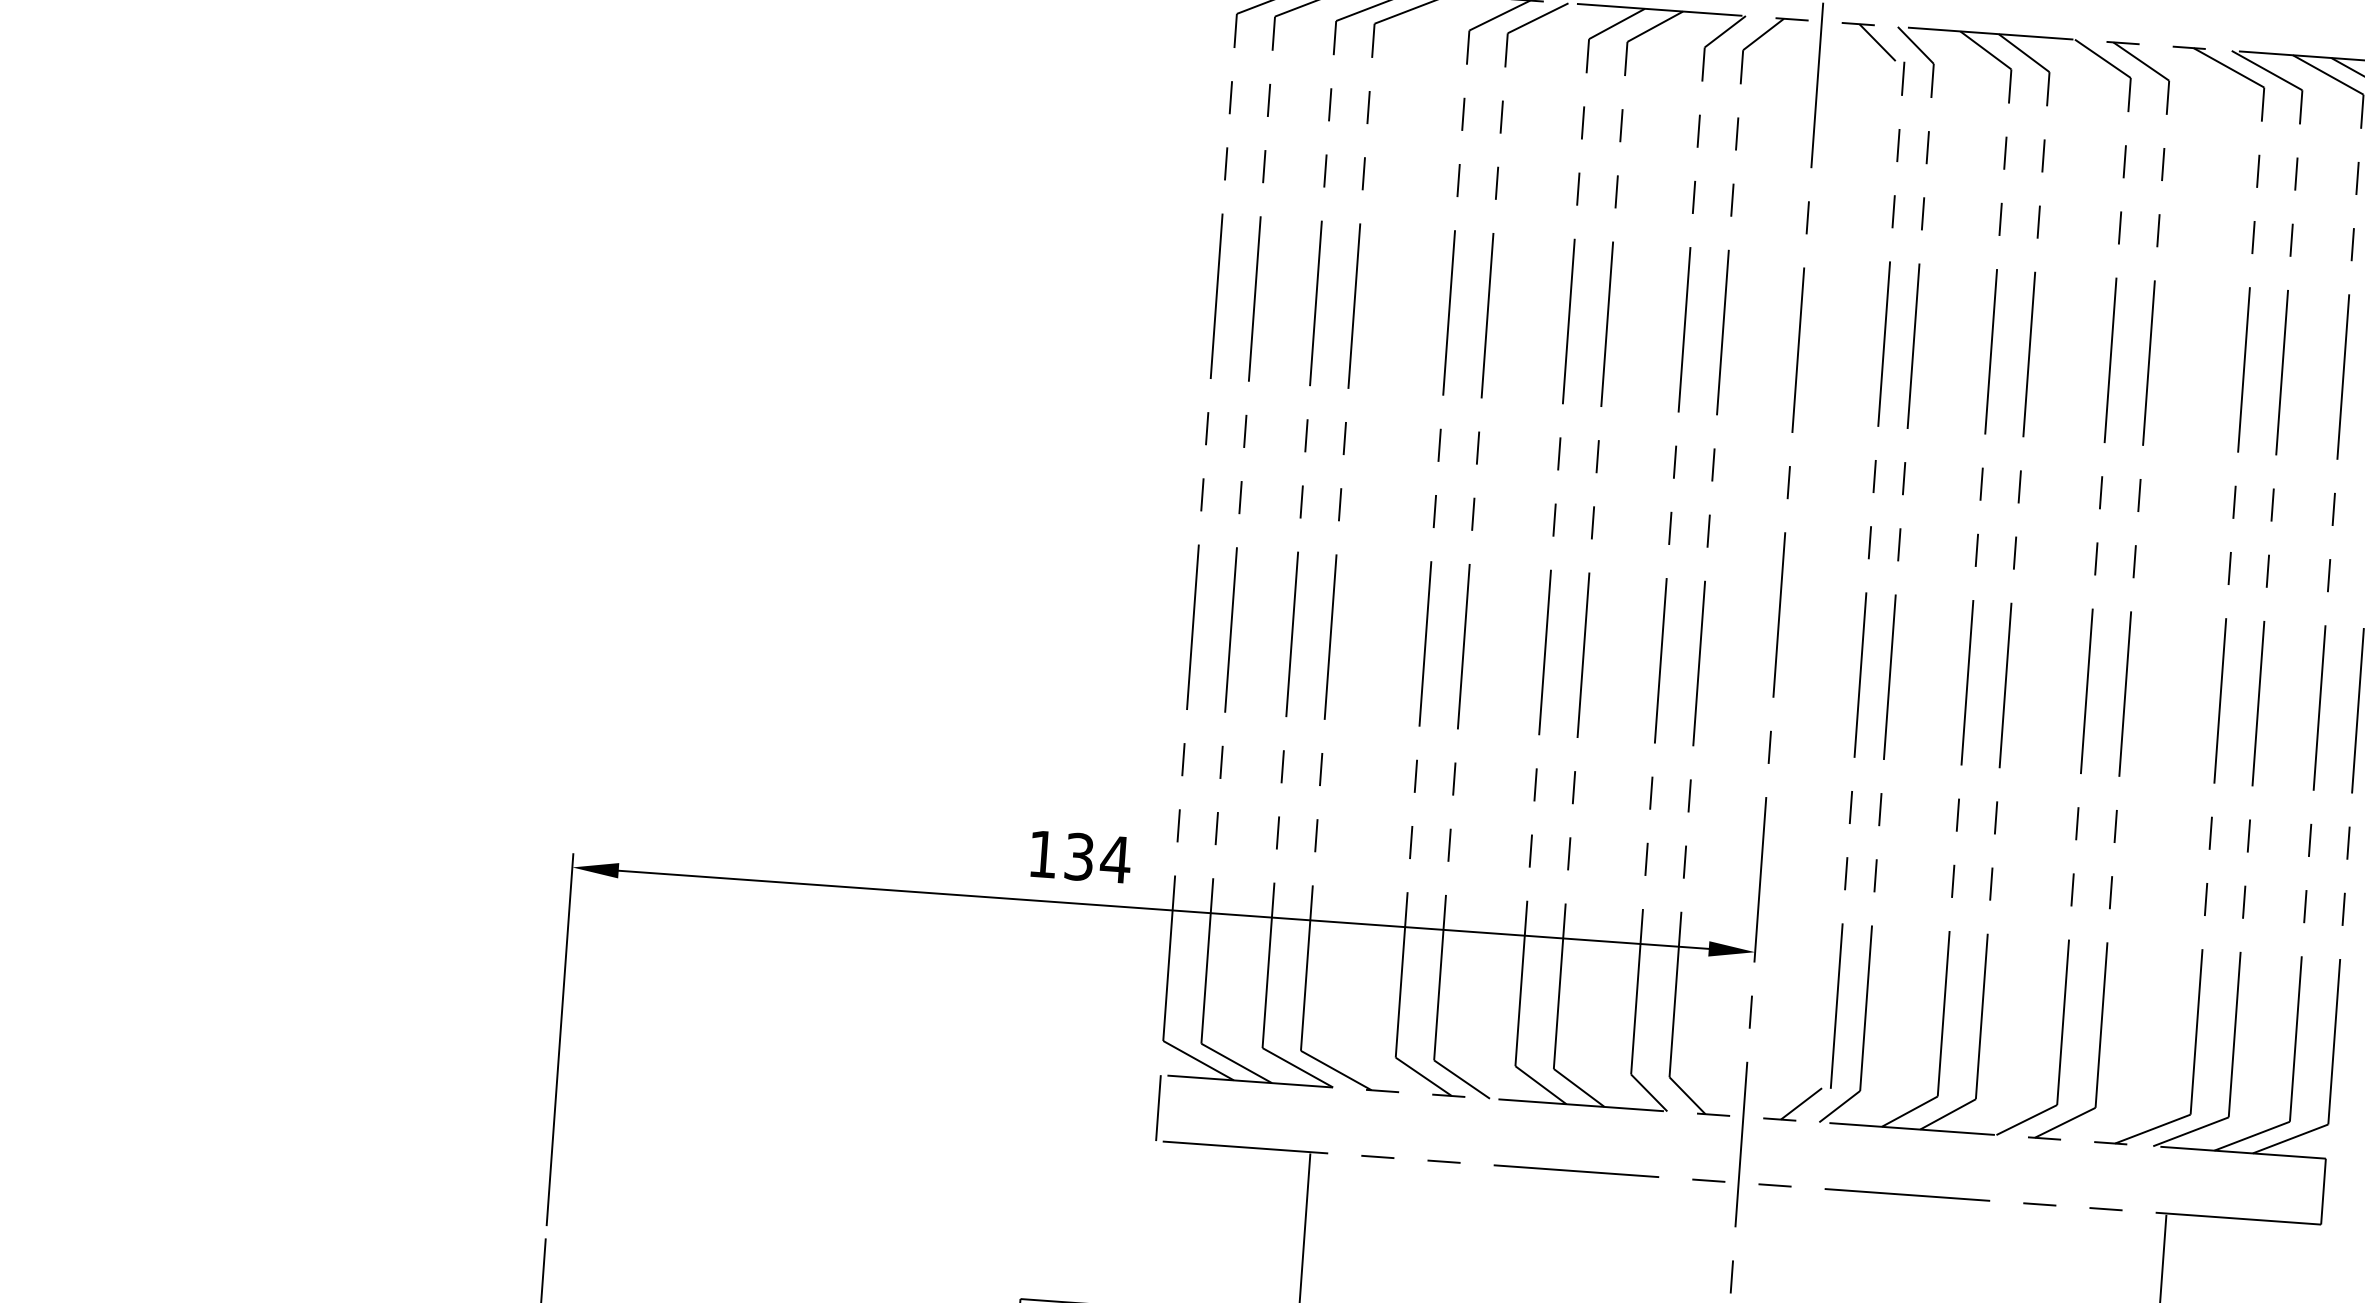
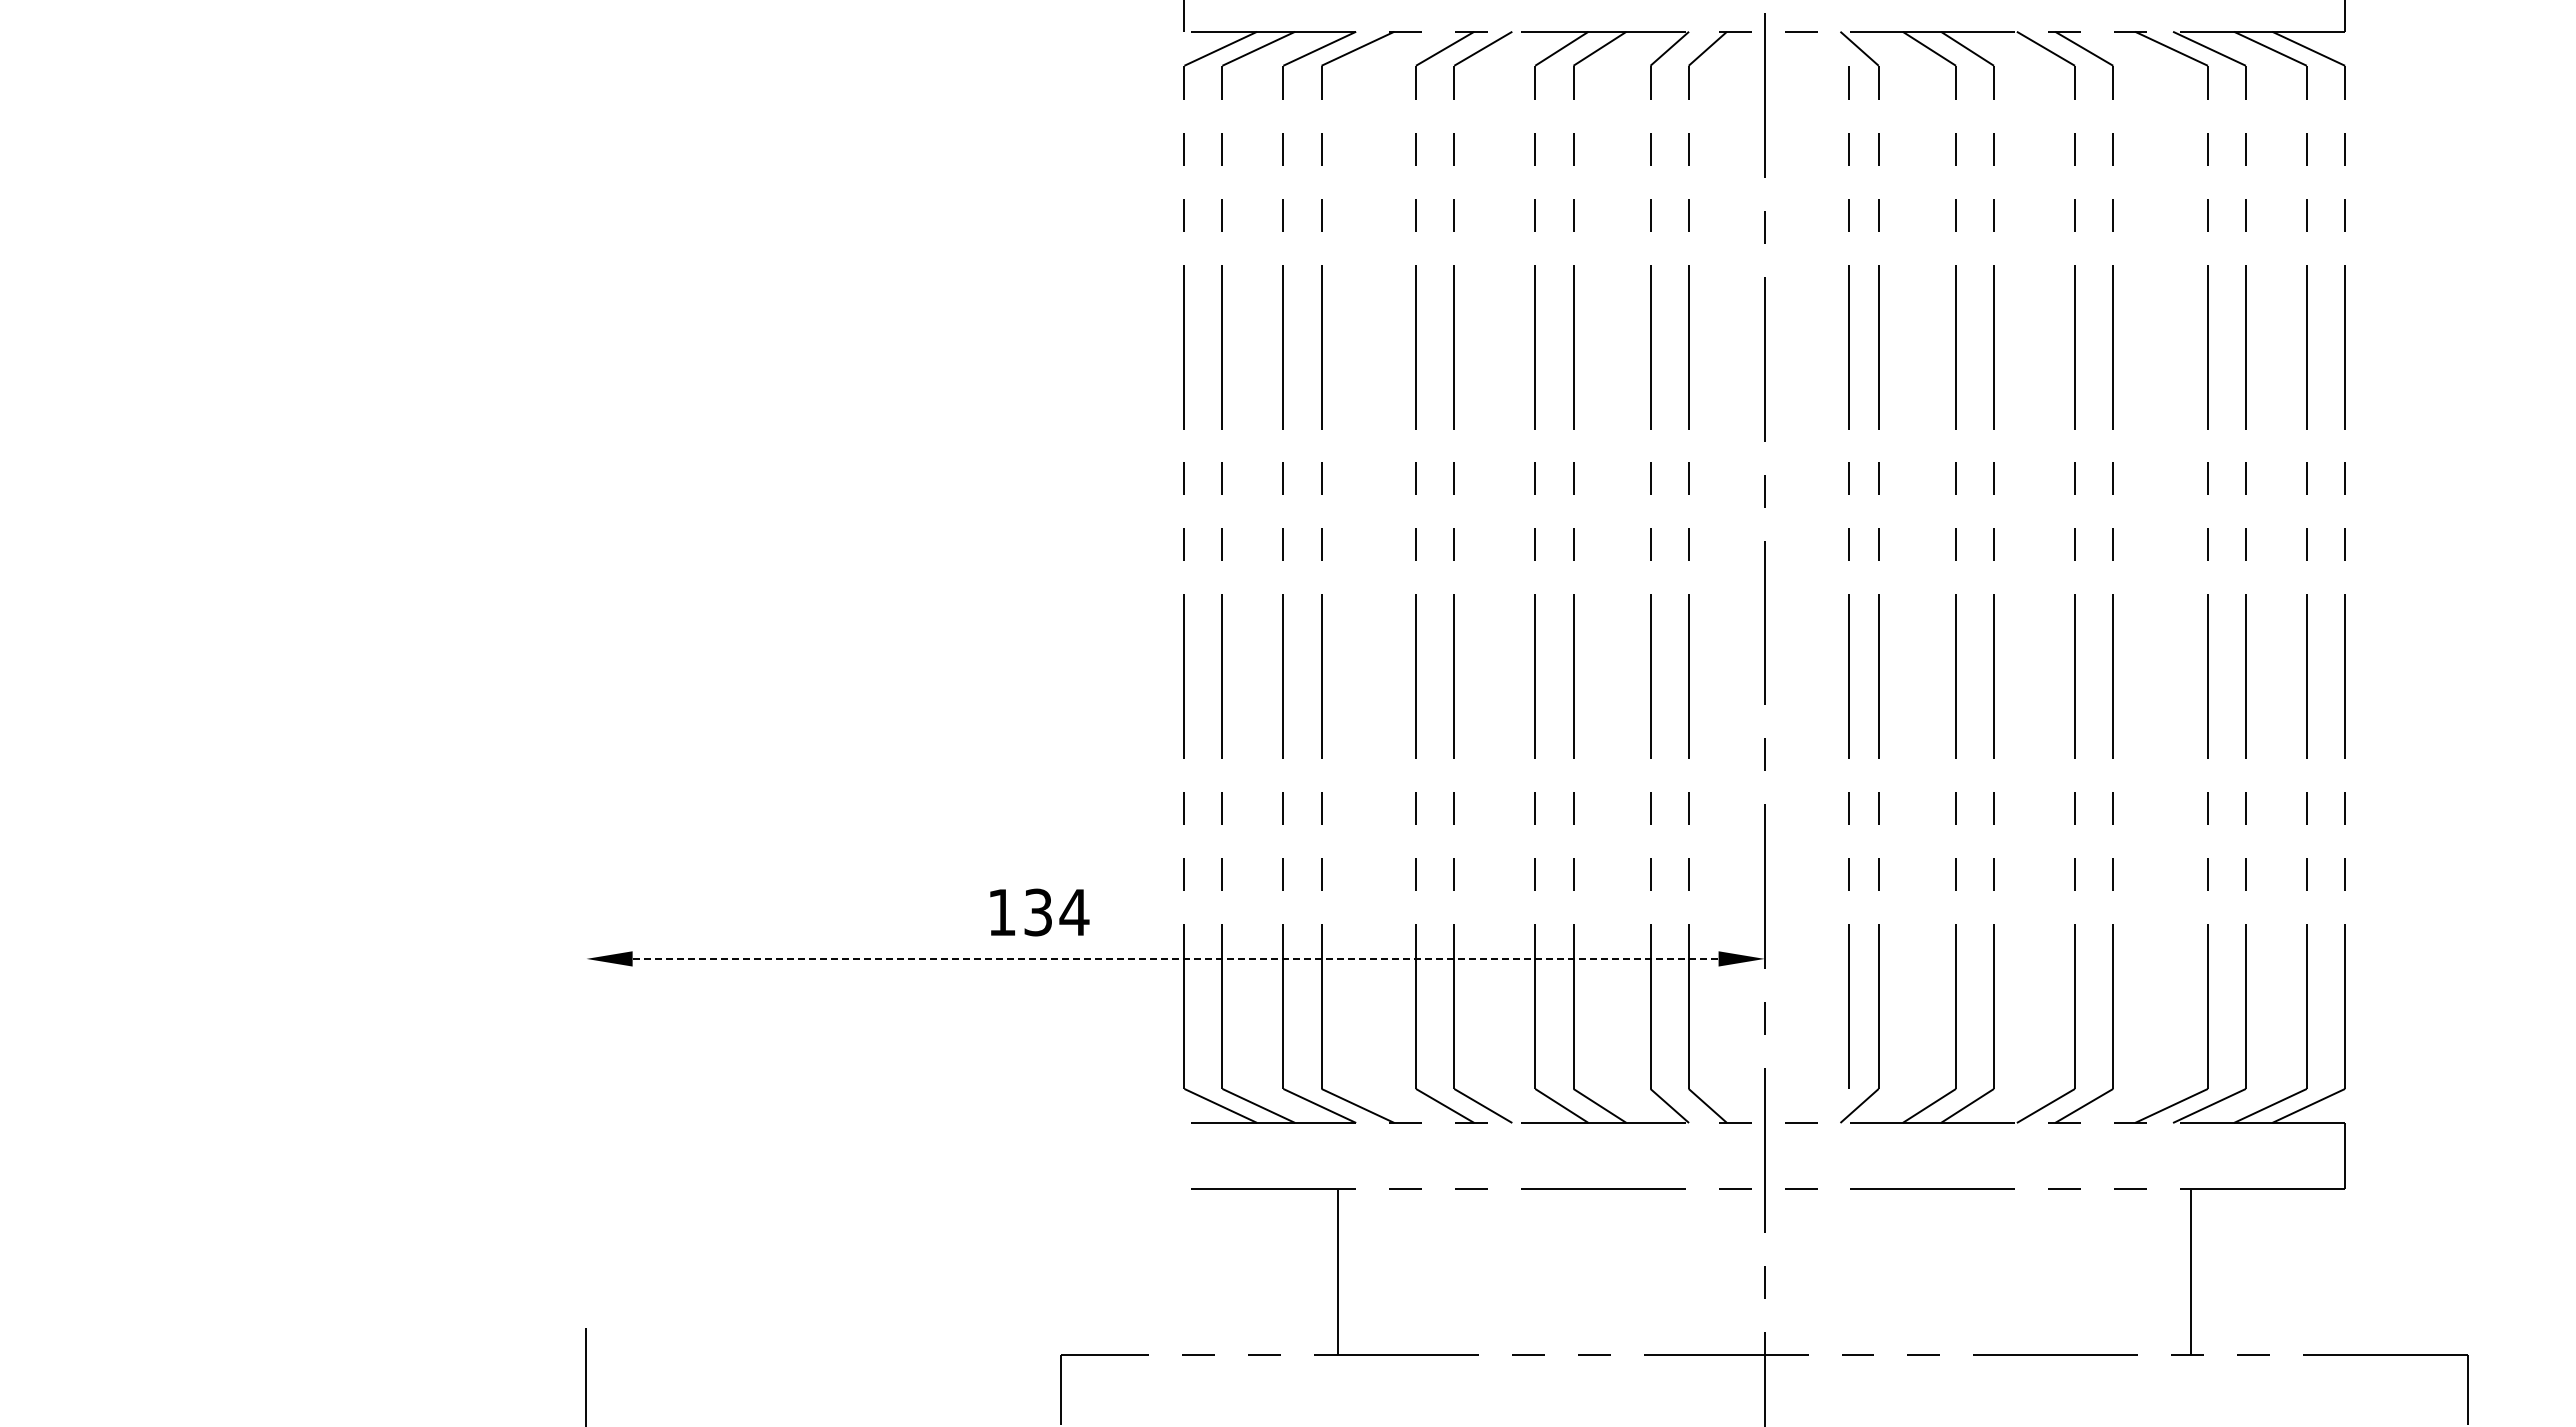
line: (1877, 42) -> (1821, 48), removed
text: (1080, 857) -> (1039, 912), moved
line: (1163, 909) -> (1175, 958), solid -> dashed
line: (560, 1039) -> (586, 1130), removed
line: (1801, 1103) -> (1821, 1105), removed
line: (1158, 1107) -> (1184, 1155), removed

